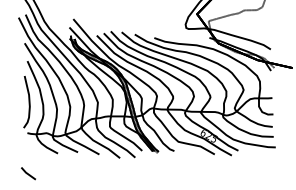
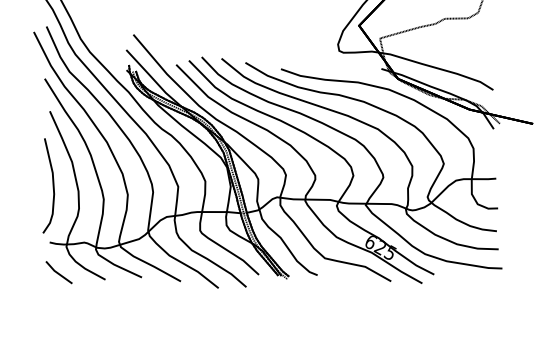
line: (28, 173) -> (58, 272), moved

